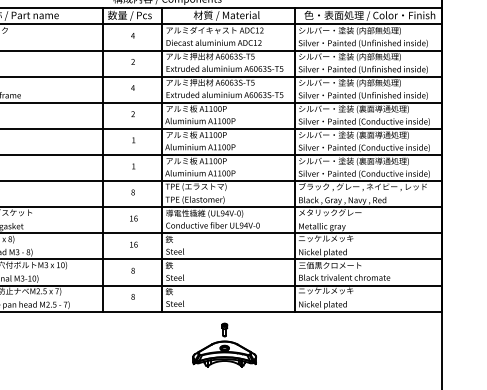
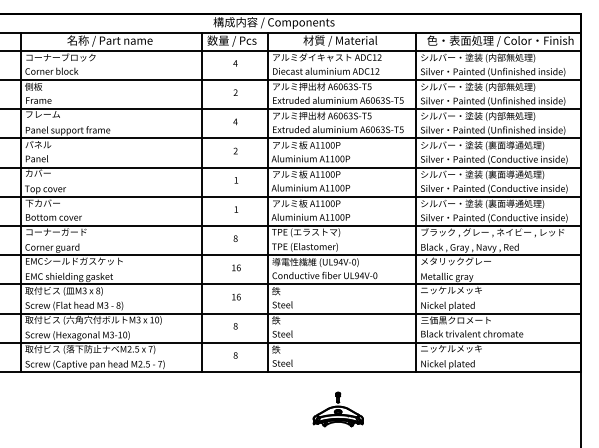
part: (225, 345) -> (338, 409), size x0.7

